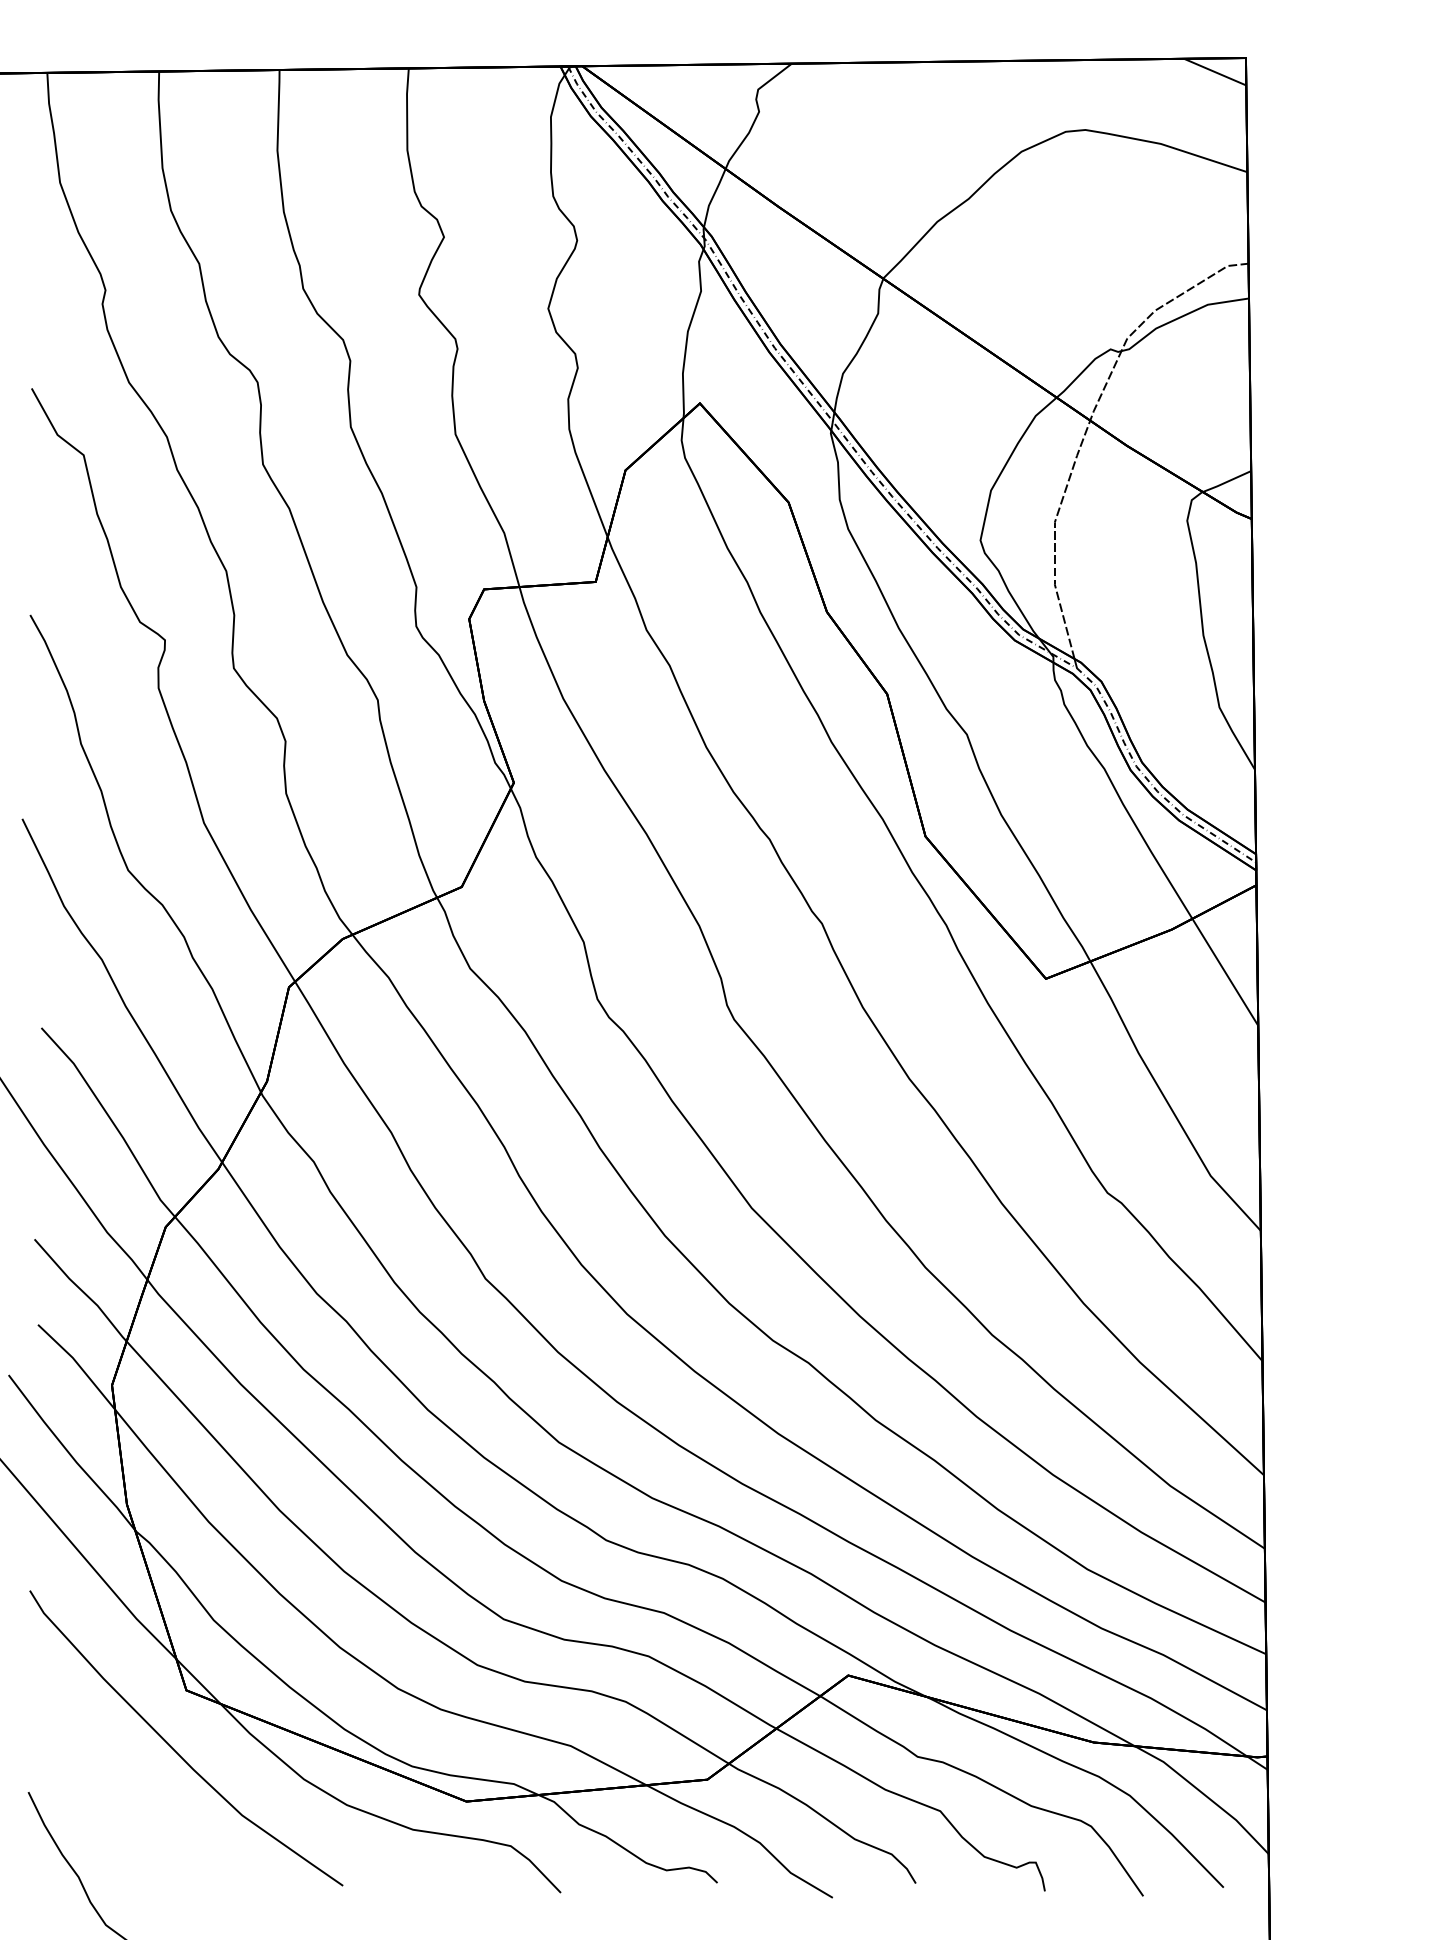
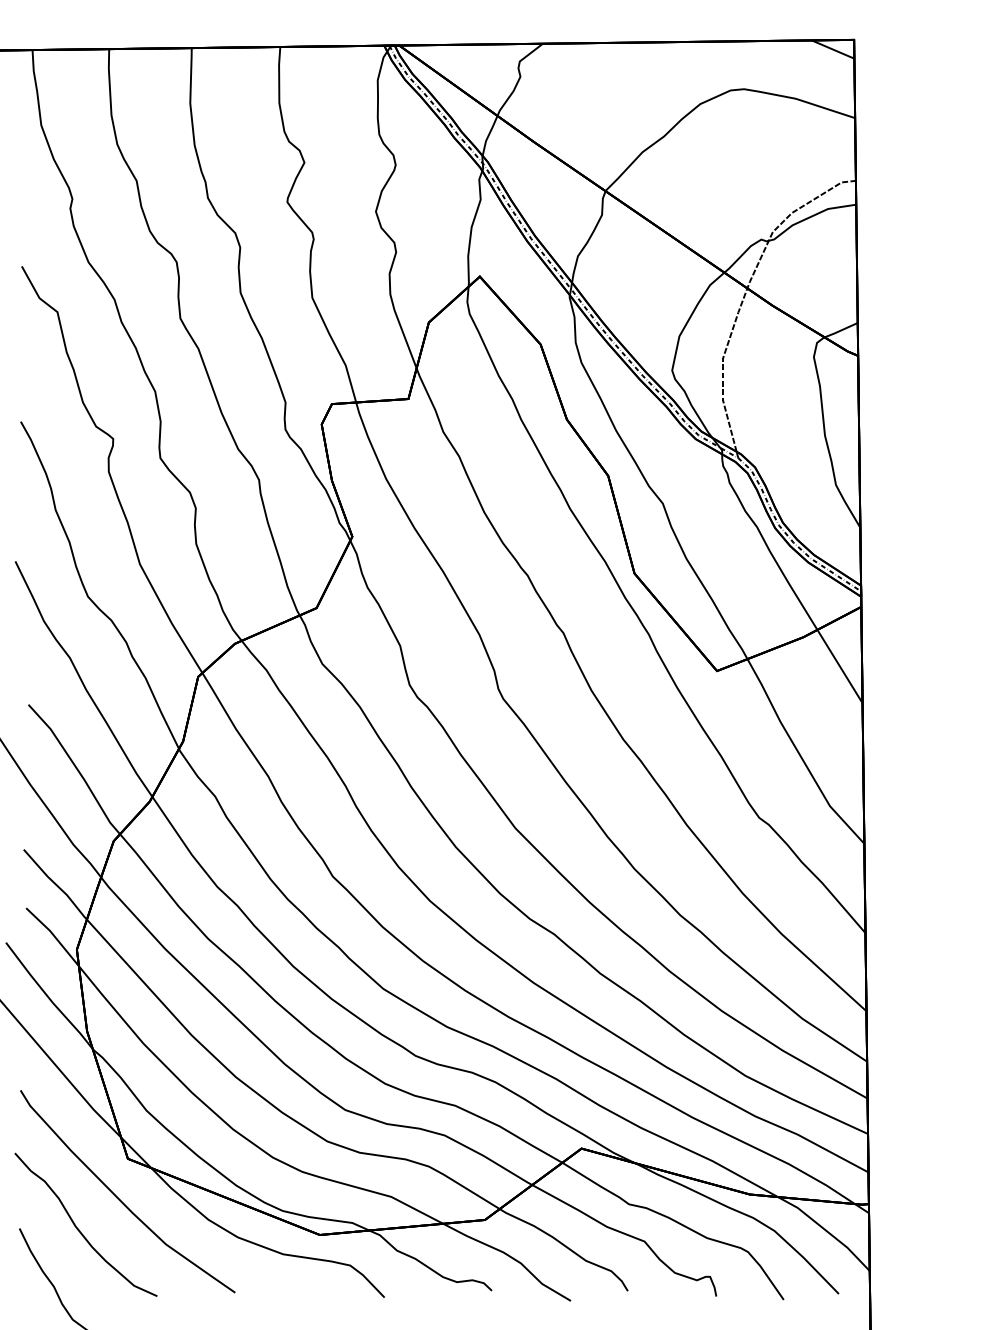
curve: (115, 1793) -> (79, 1229), added

